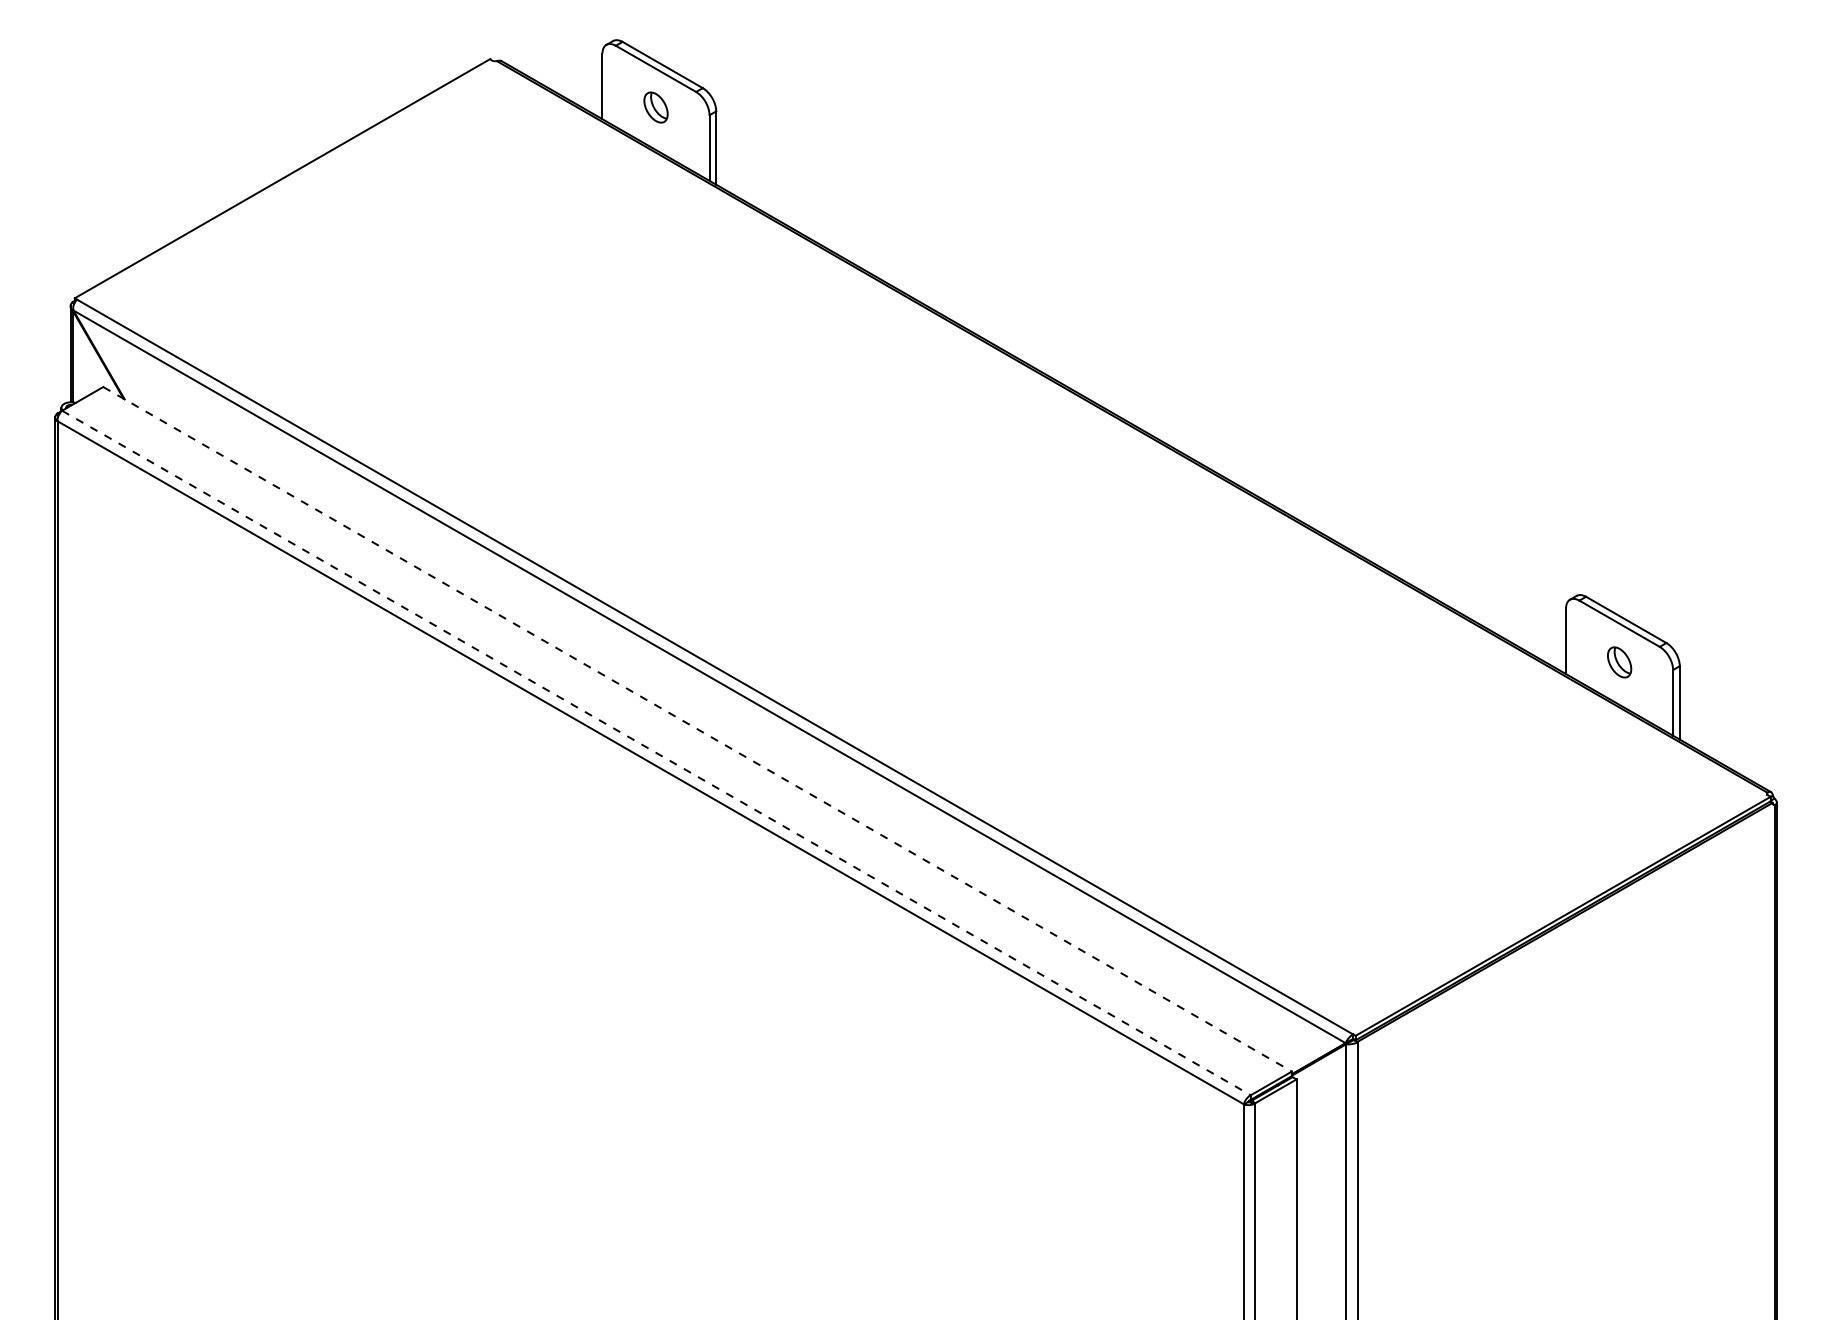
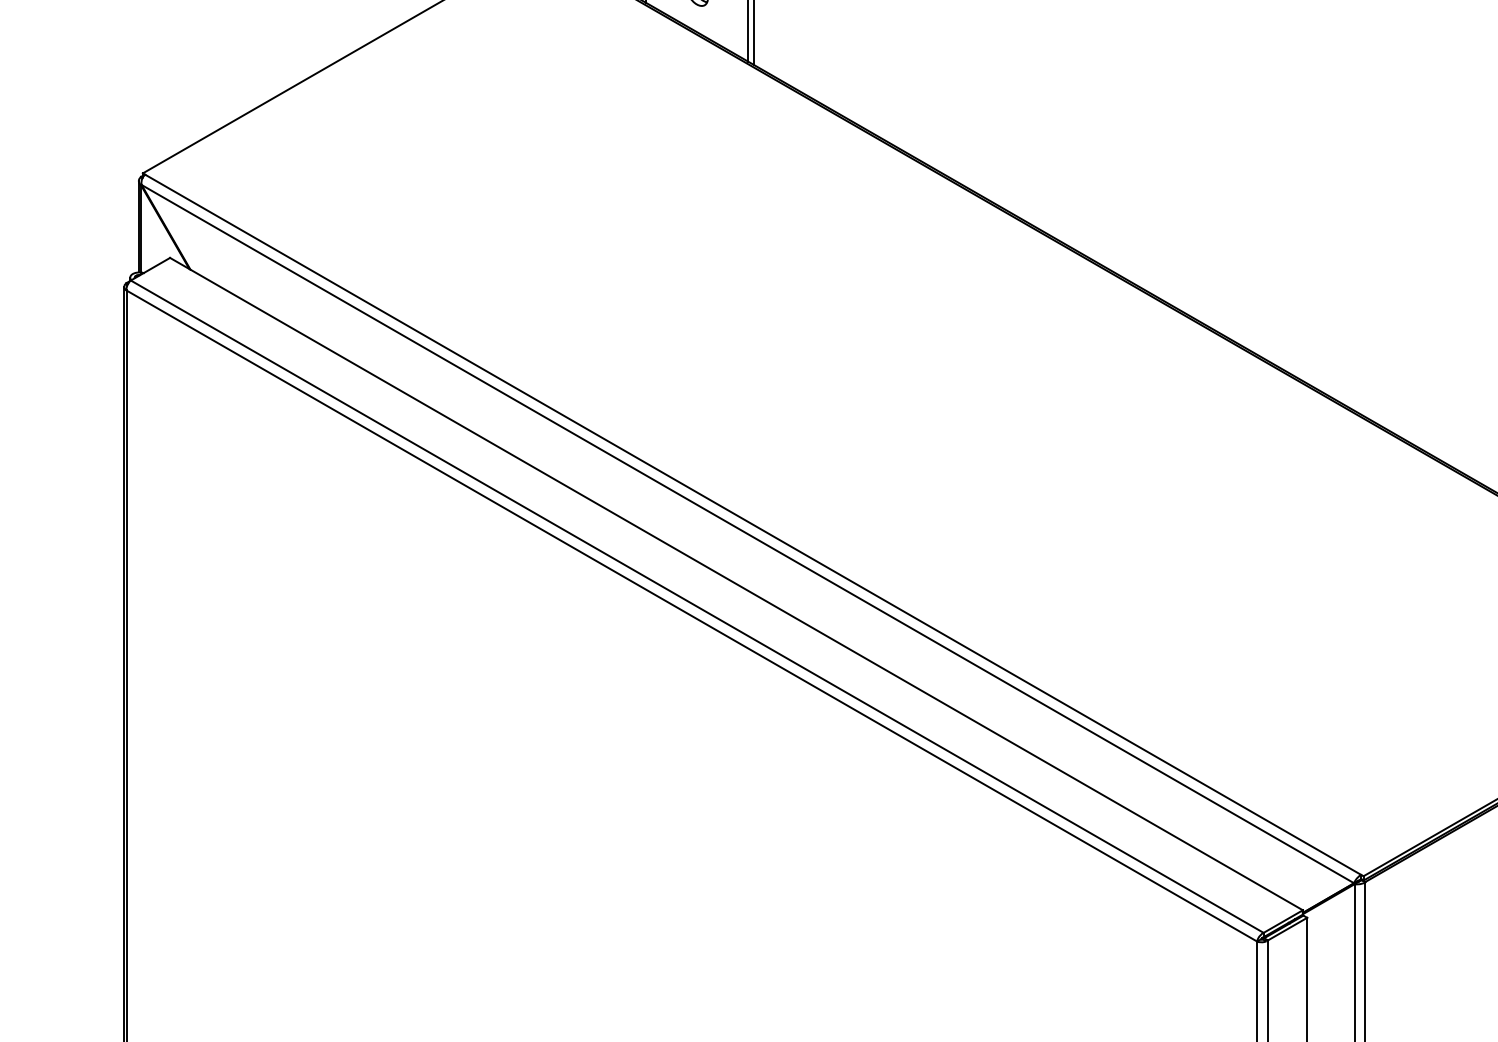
line: (697, 729) -> (736, 584), dashed -> solid
line: (656, 753) -> (697, 607), dashed -> solid

